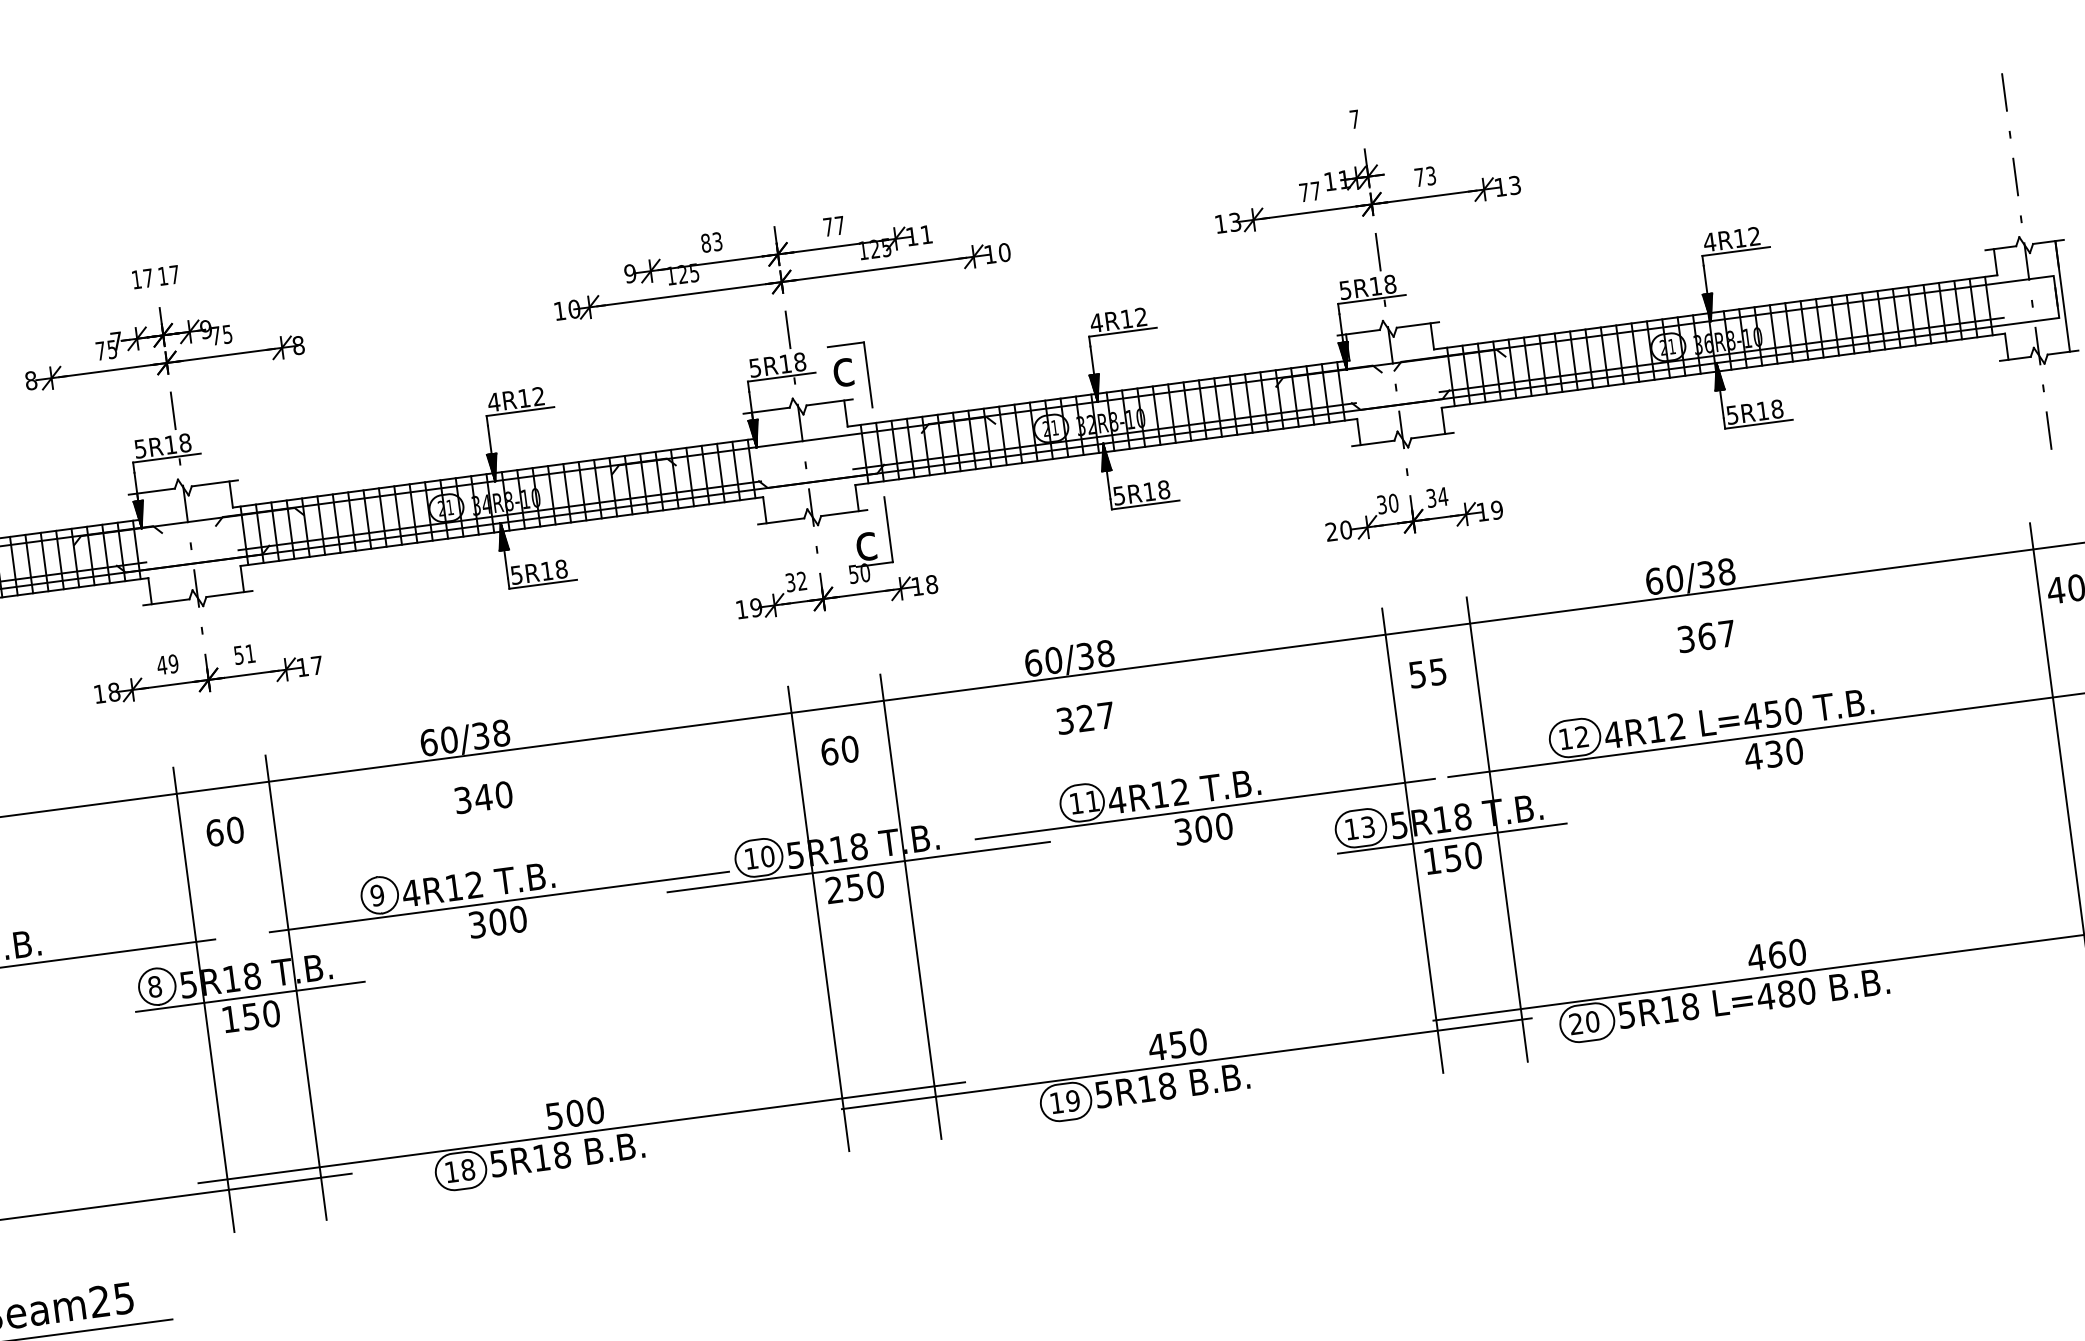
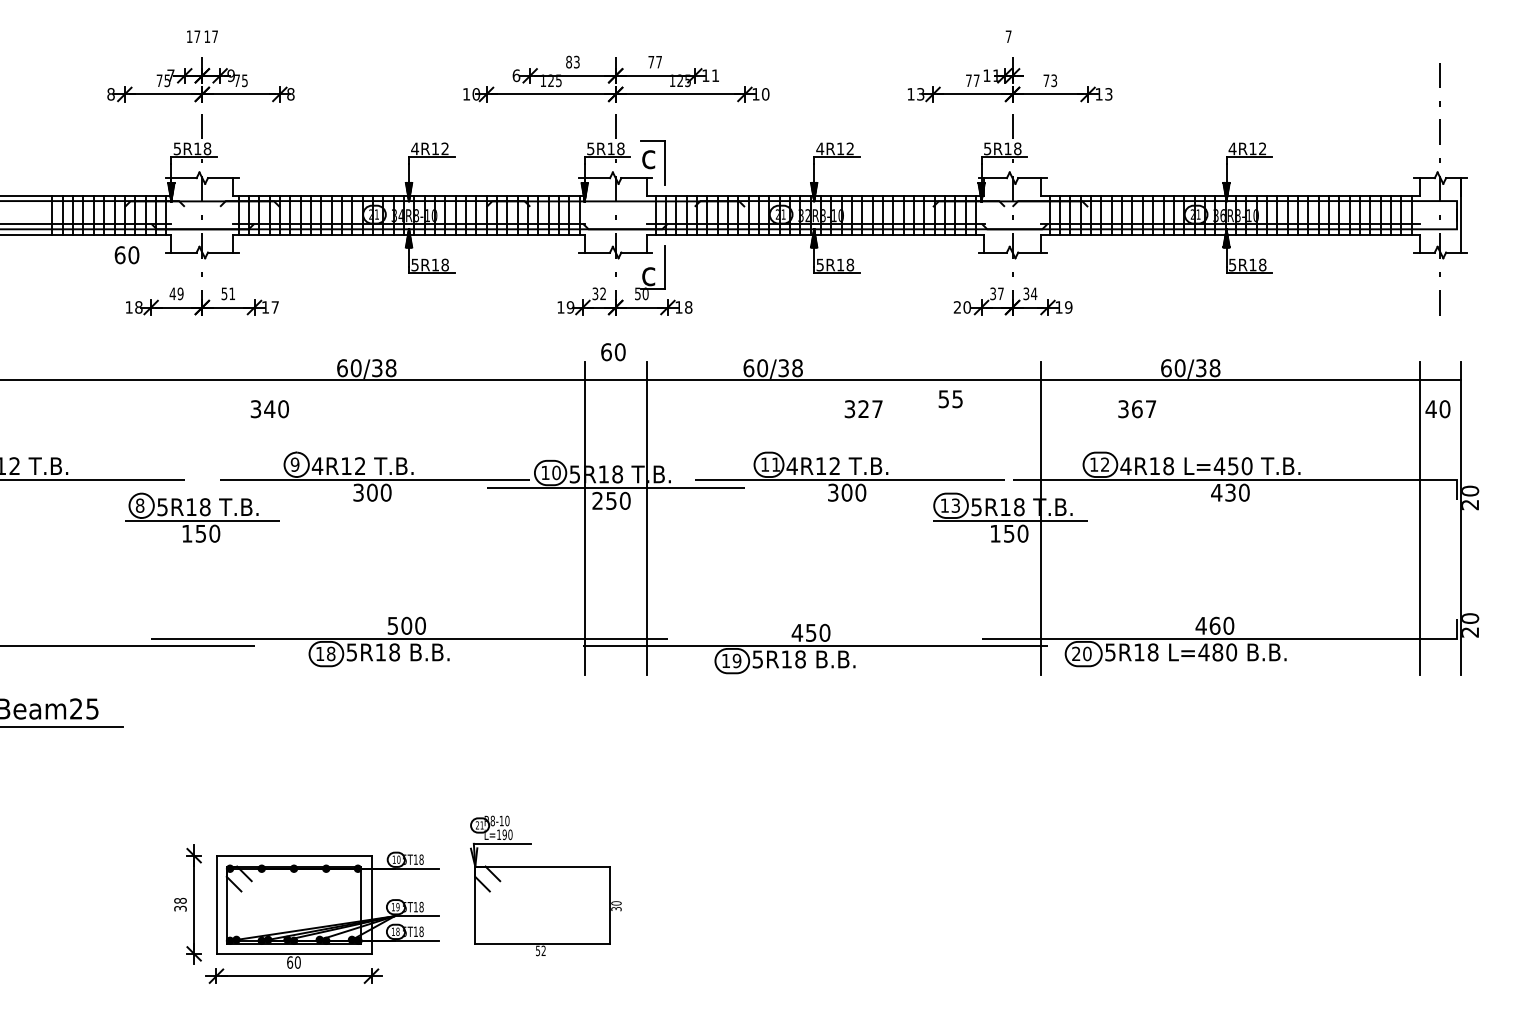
text: (630, 273) -> (516, 75), 9 -> 6
text: (1392, 502) -> (1000, 293), 30 -> 37
text: (1707, 636) -> (1137, 409), moved
text: (1427, 673) -> (950, 399), moved
text: (1085, 718) -> (863, 409), moved
text: (1676, 727) -> (1168, 466), 4R12 -> 4R18
text: (840, 751) -> (613, 352), moved
text: (483, 798) -> (269, 409), moved
text: (224, 832) -> (126, 255), moved
line: (1413, 840) -> (984, 518), removed
line: (296, 987) -> (233, 518), removed
line: (204, 999) -> (171, 518), removed

